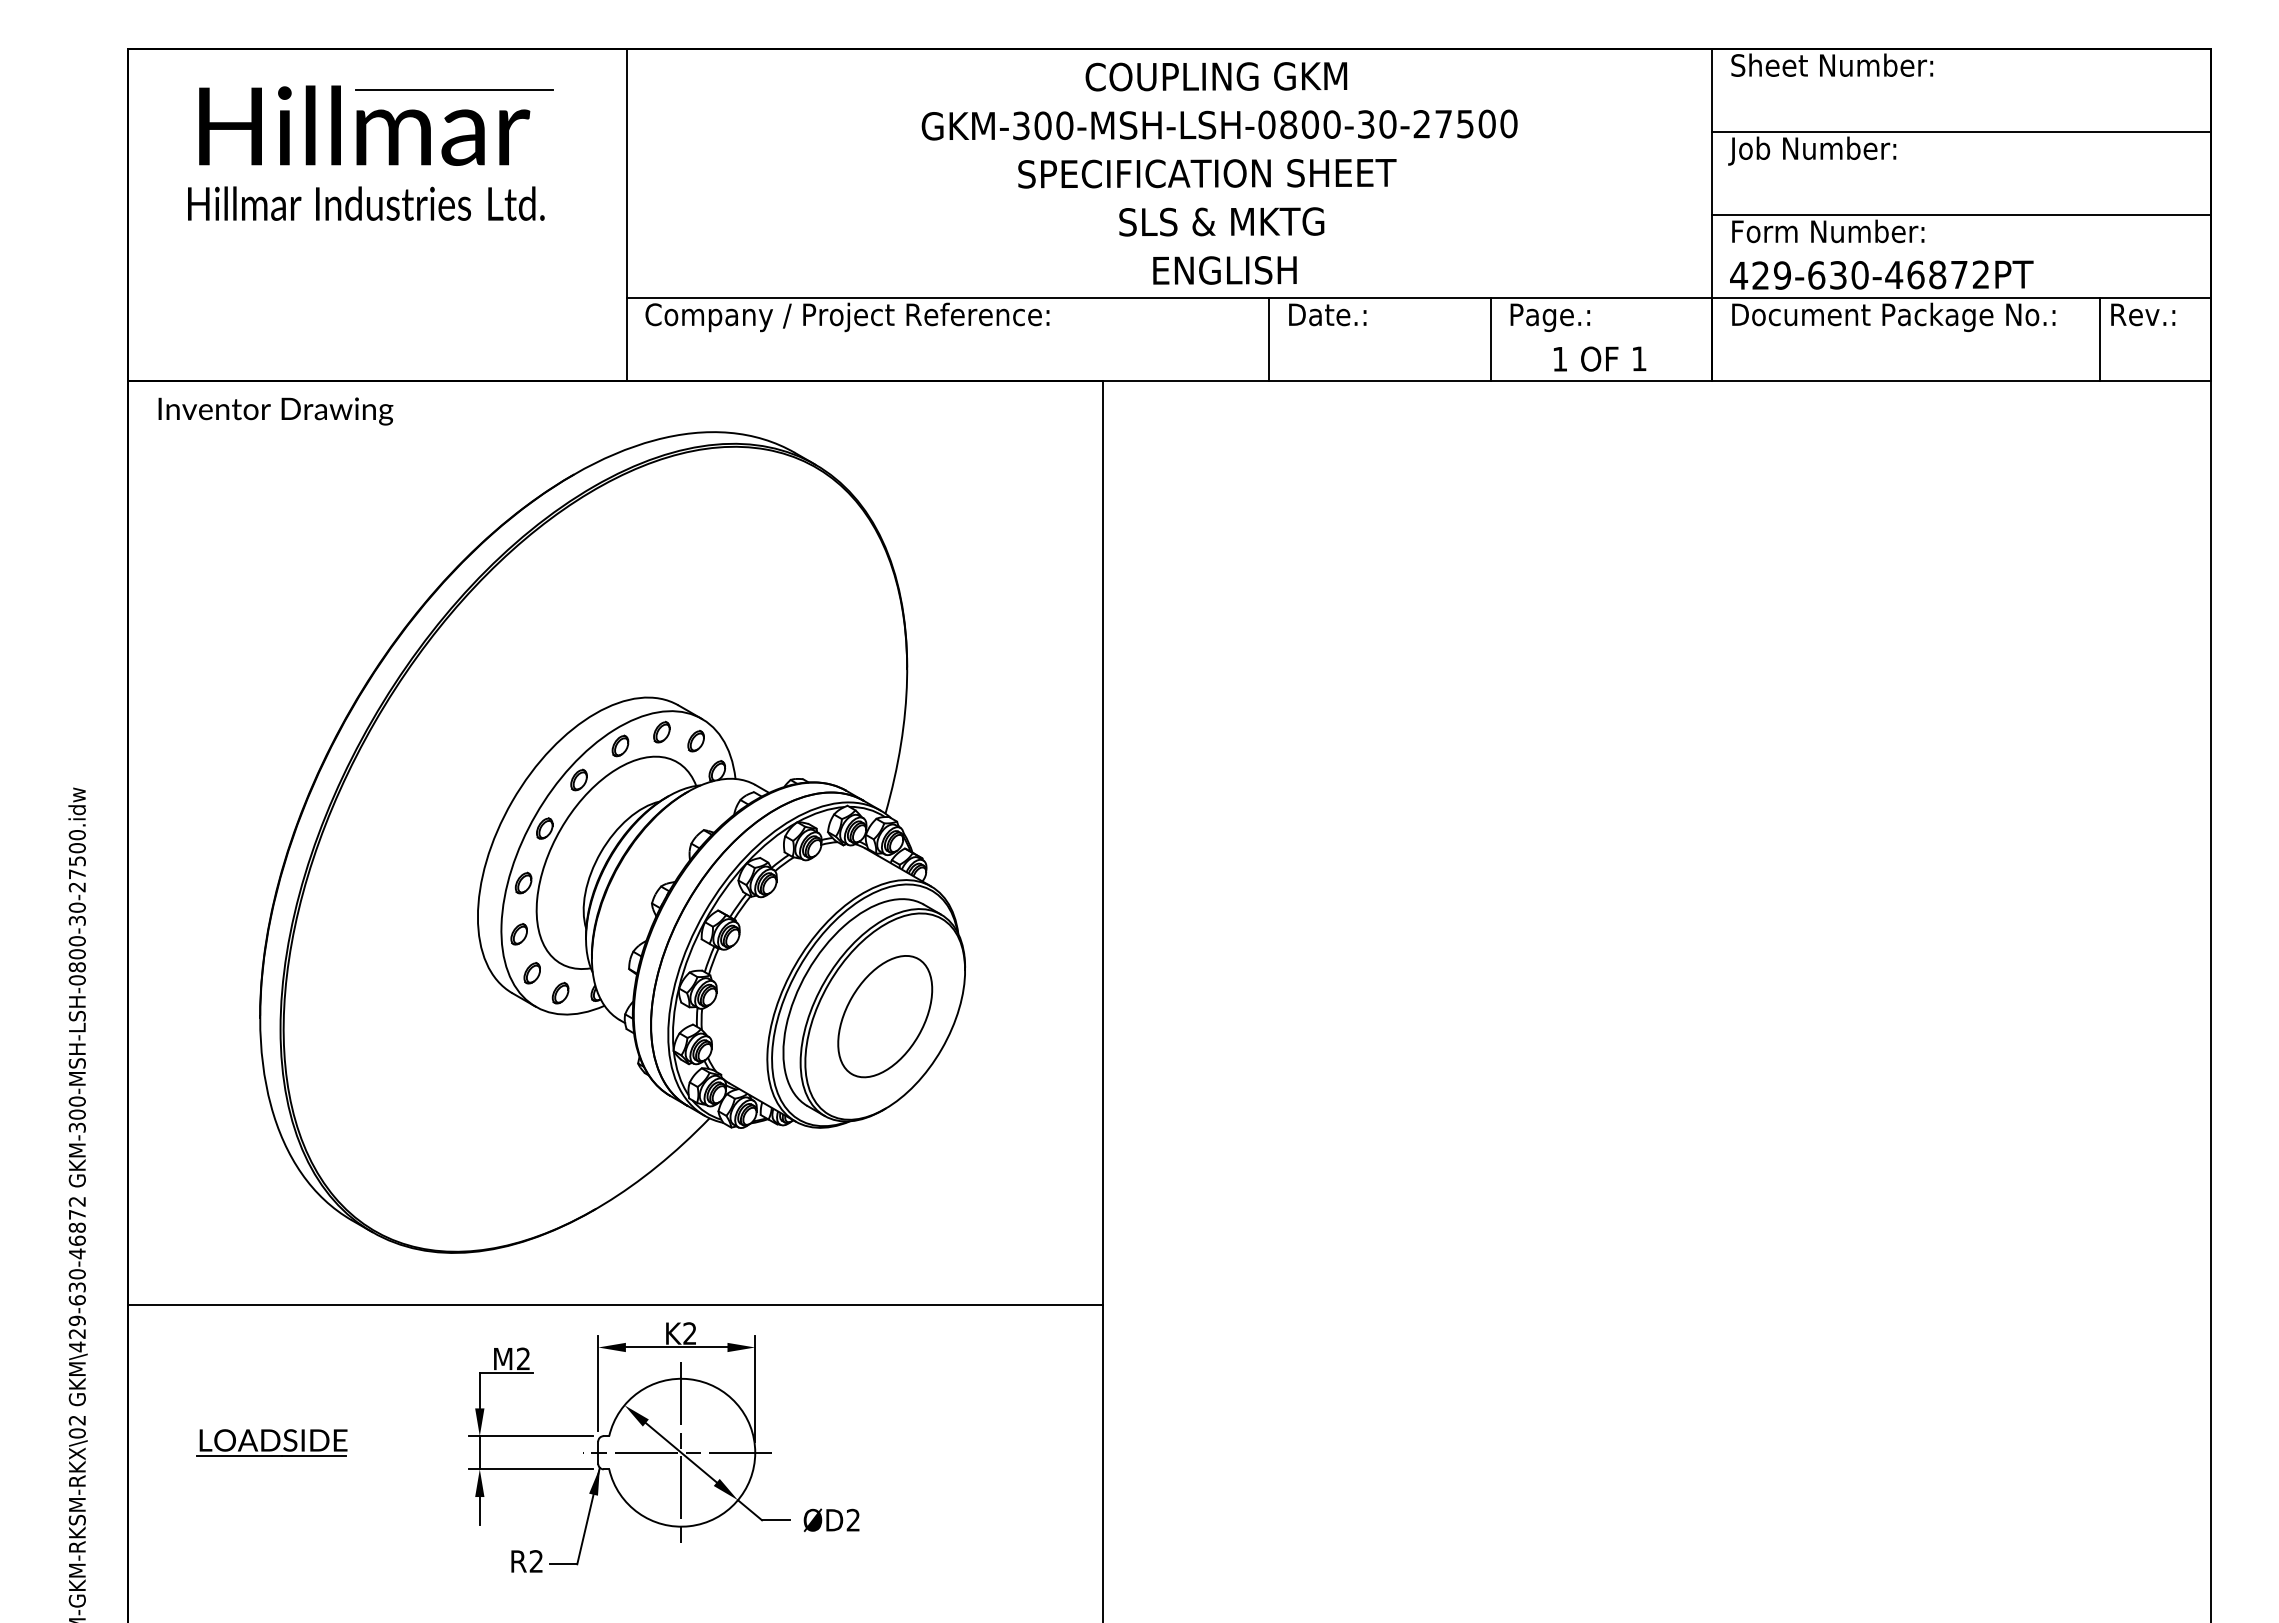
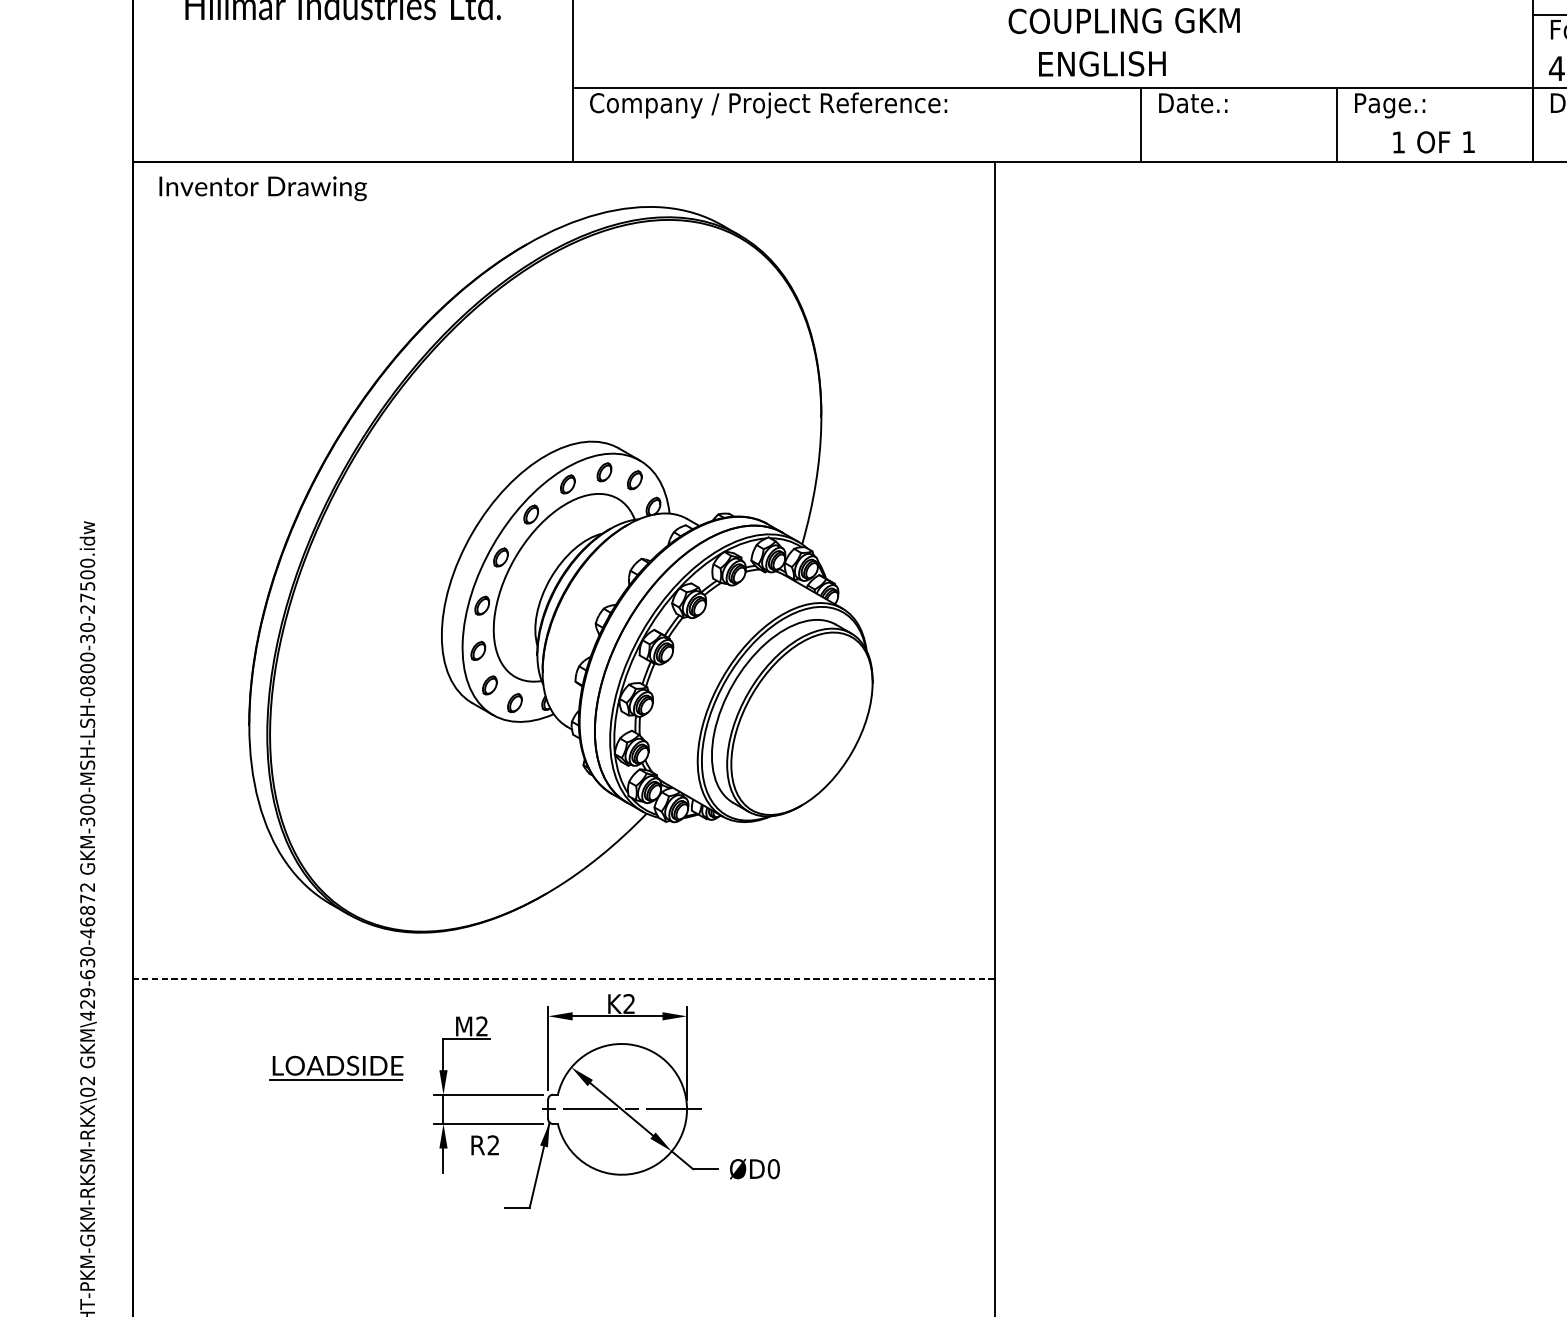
text: (1249, 221) -> (1124, 20), SLS & MKTG -> COUPLING GKM
part: (885, 1016) -> (802, 723), removed
line: (615, 1305) -> (563, 979), solid -> dashed
part: (271, 1442) -> (336, 1067), moved
line: (681, 1452) -> (621, 1109), removed
text: (853, 1520) -> (773, 1169), ØD2 -> ØD0
text: (526, 1561) -> (484, 1145), moved

